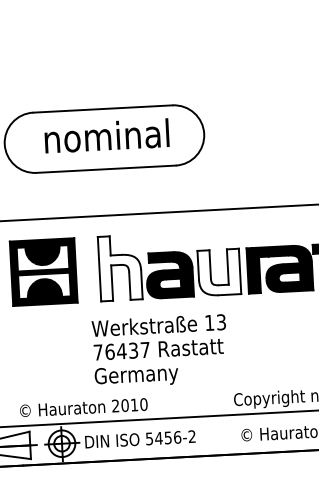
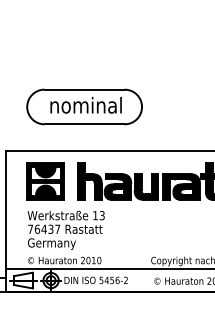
fill: (119, 268) -> (89, 181), added
fill: (219, 271) -> (146, 186), added
text: (158, 349) -> (65, 229), moved

